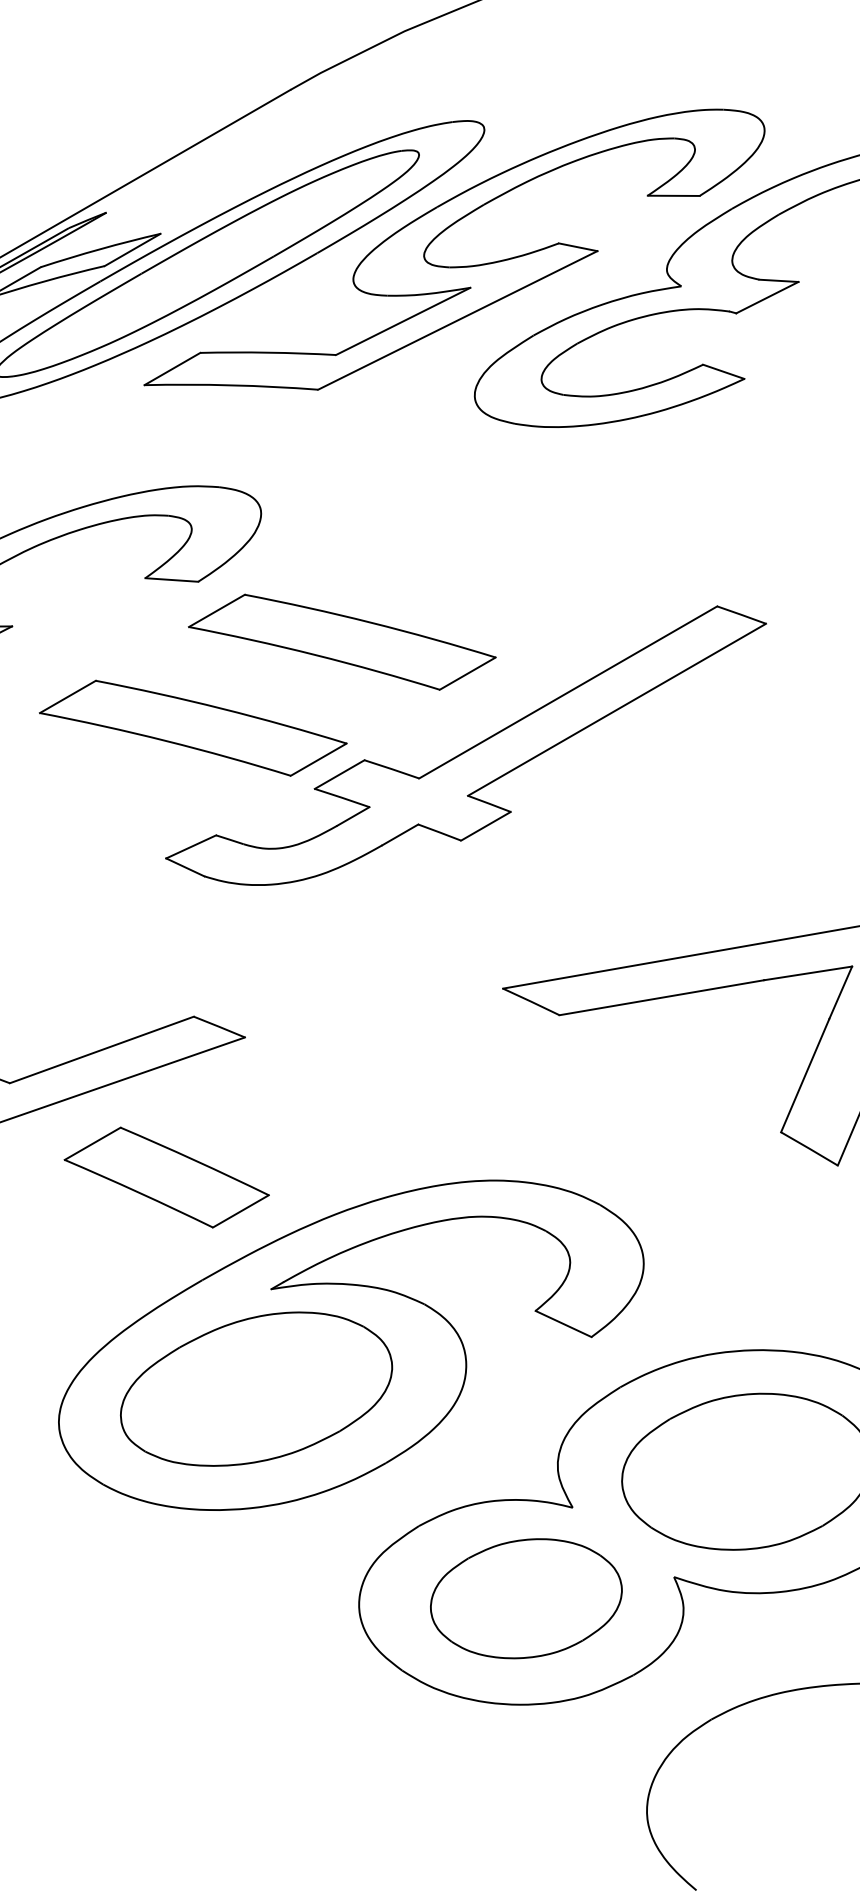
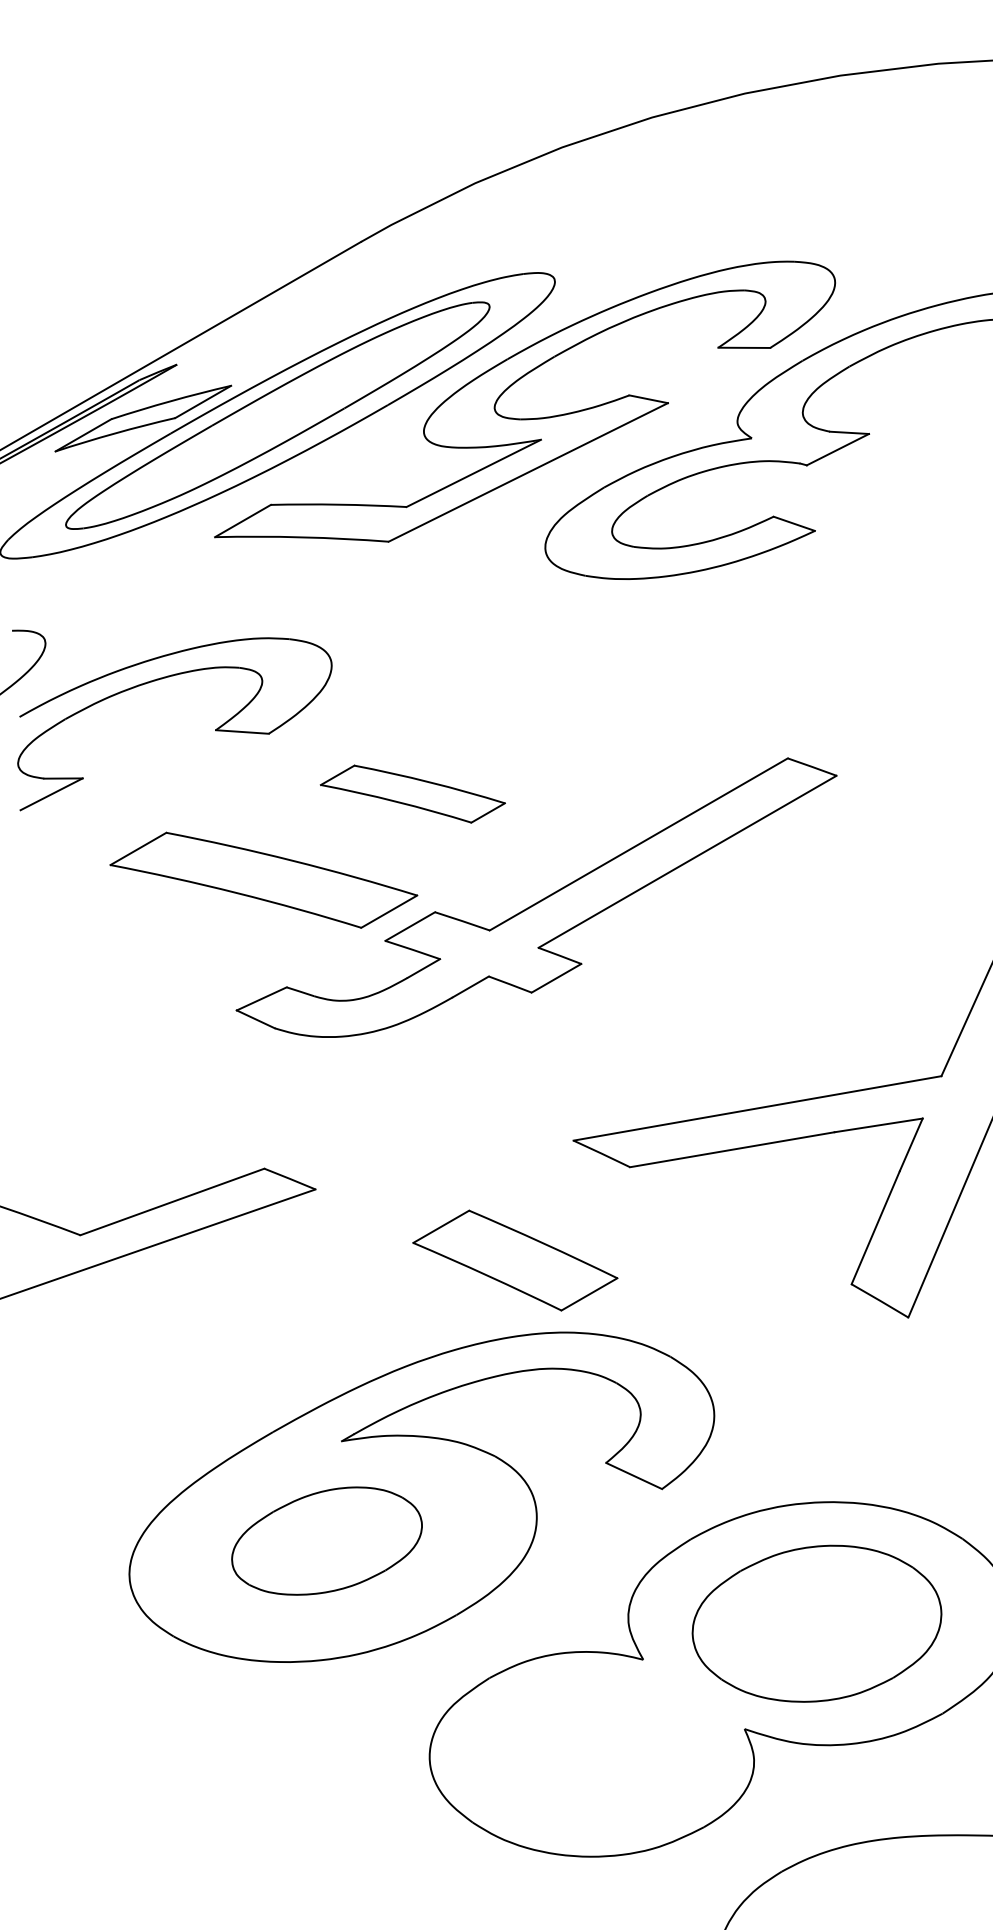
part: (341, 641) -> (412, 793), size x0.6
part: (166, 1177) -> (515, 1260), moved
part: (255, 1388) -> (326, 1540), size x0.7
part: (525, 1598) -> (596, 1750), removed

